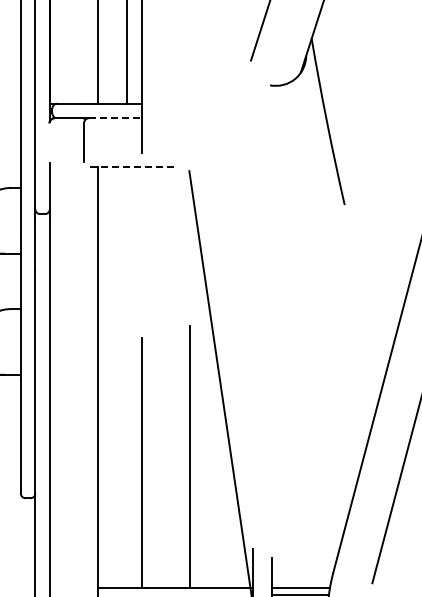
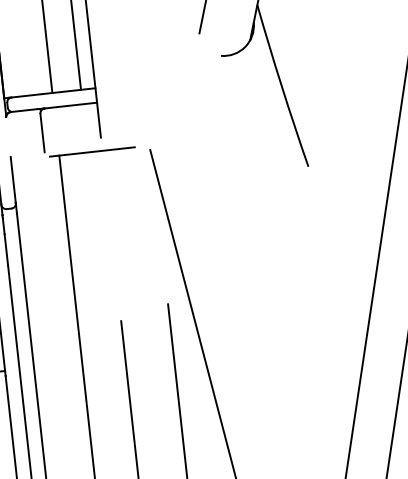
line: (115, 118) -> (71, 105), dashed -> solid
line: (131, 166) -> (92, 151), dashed -> solid

